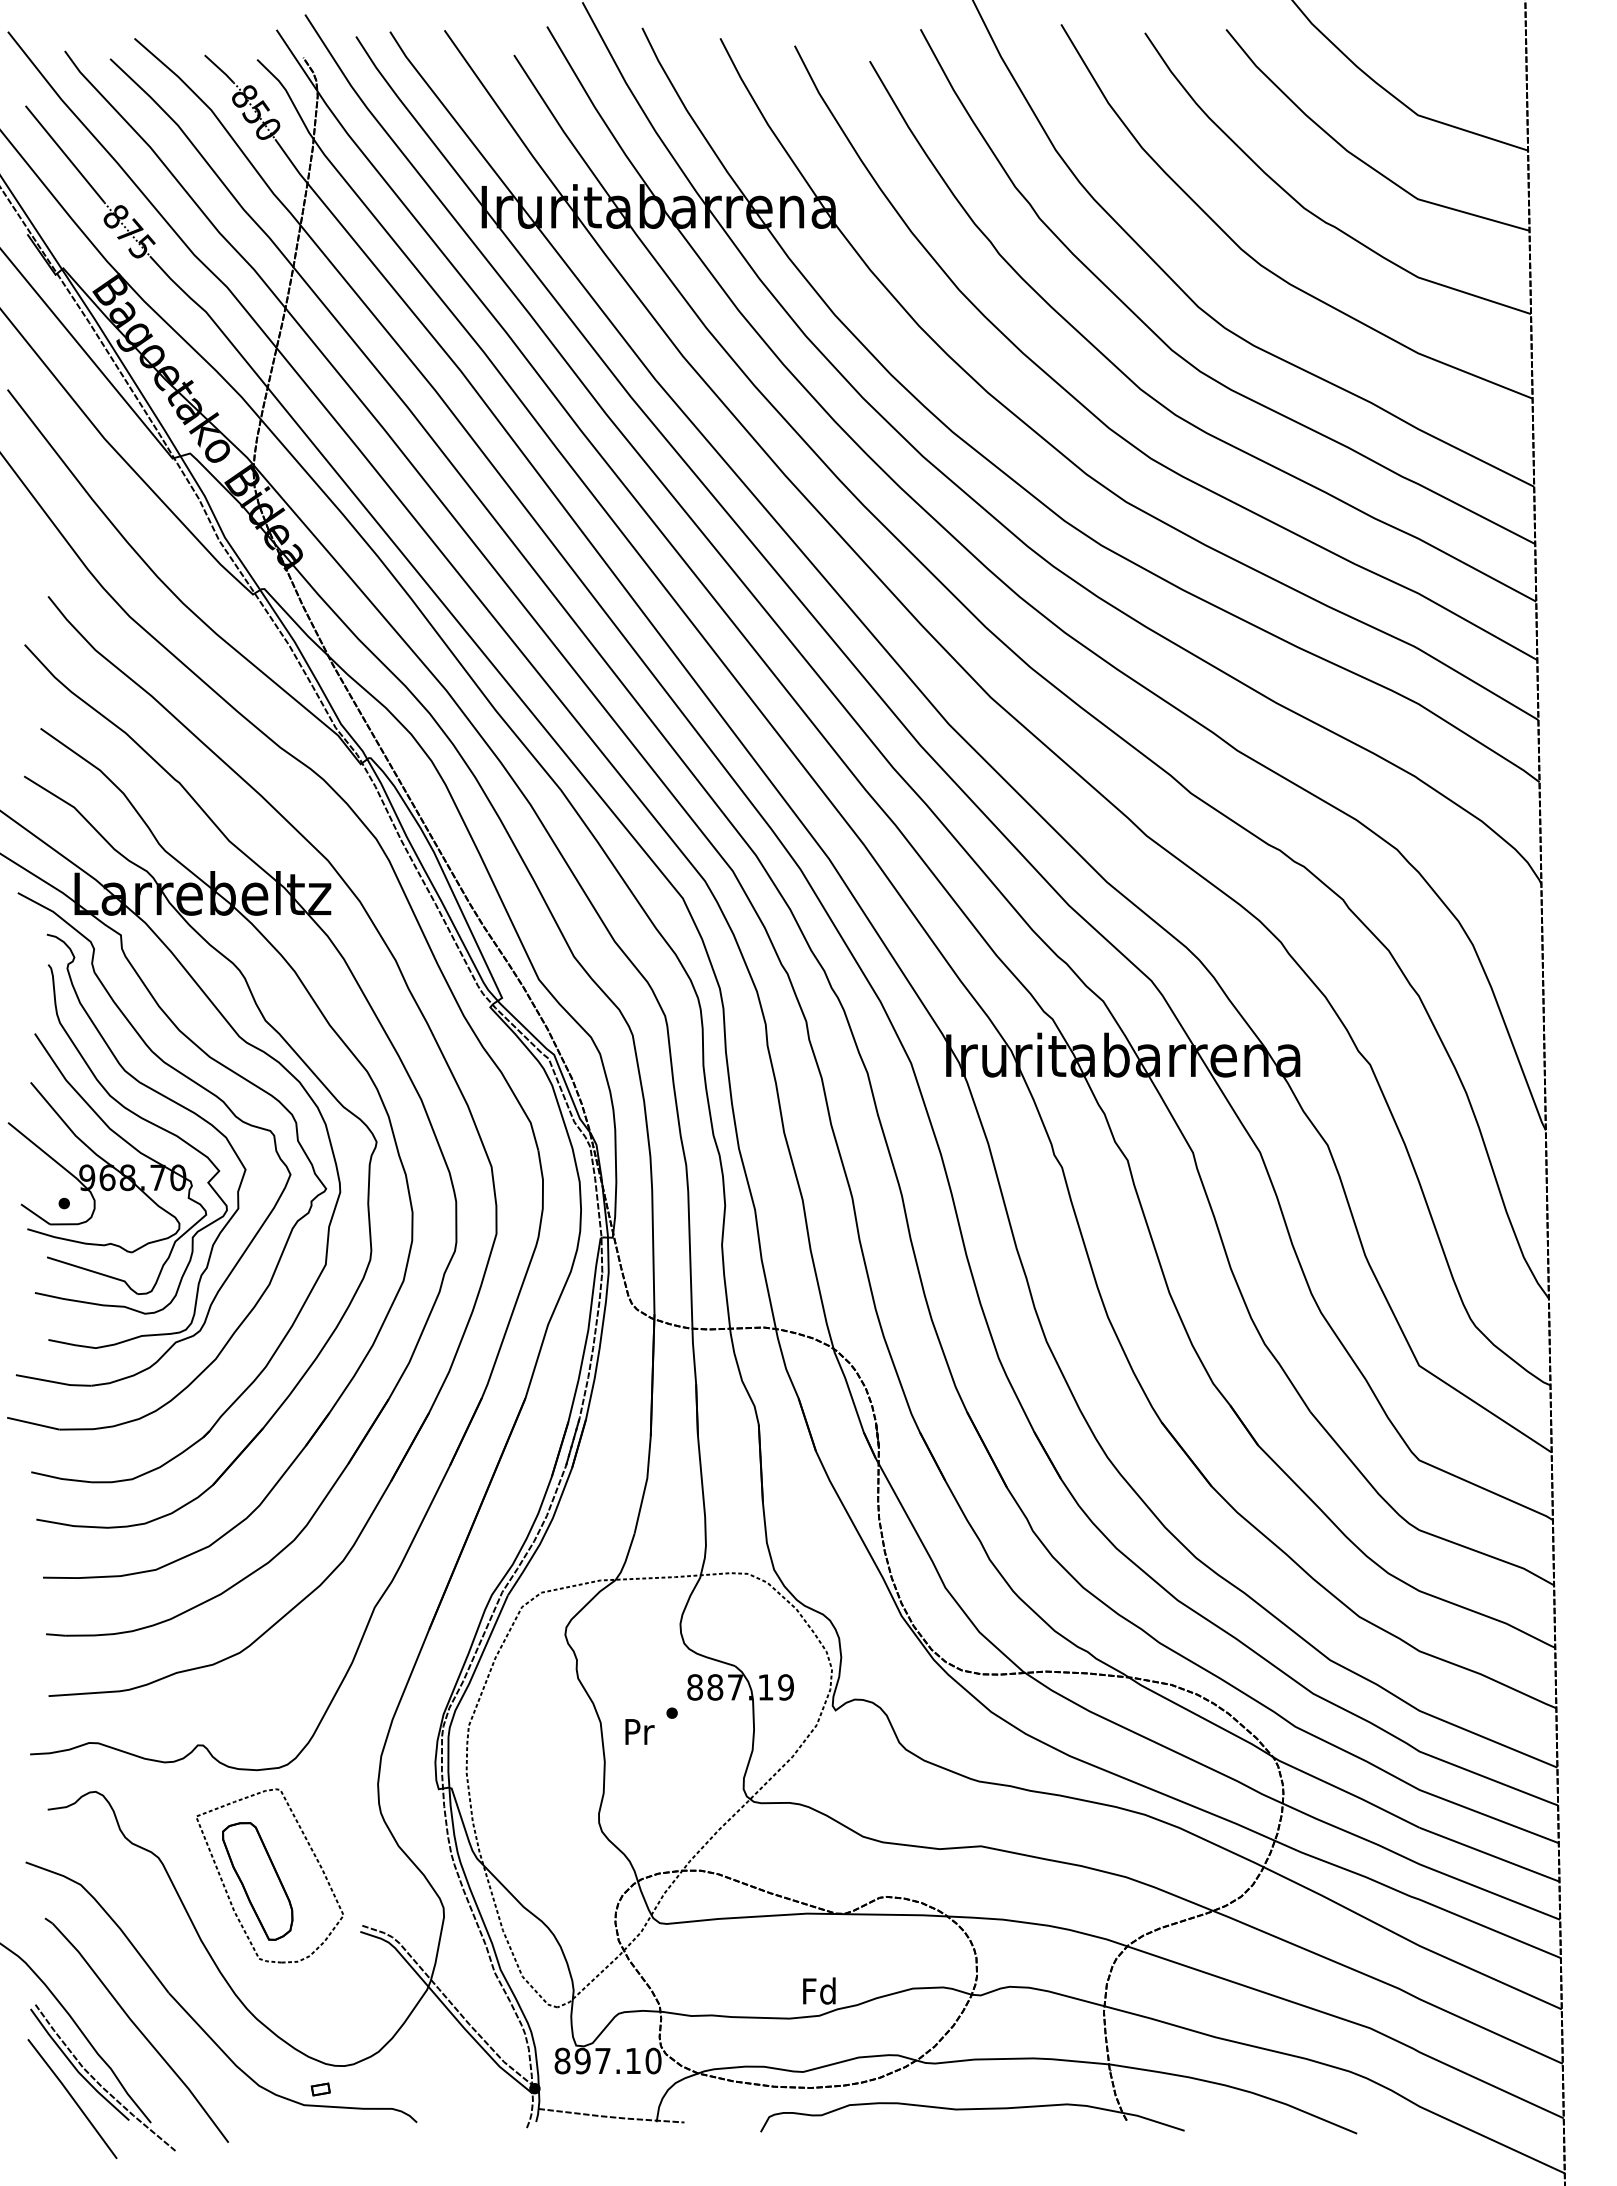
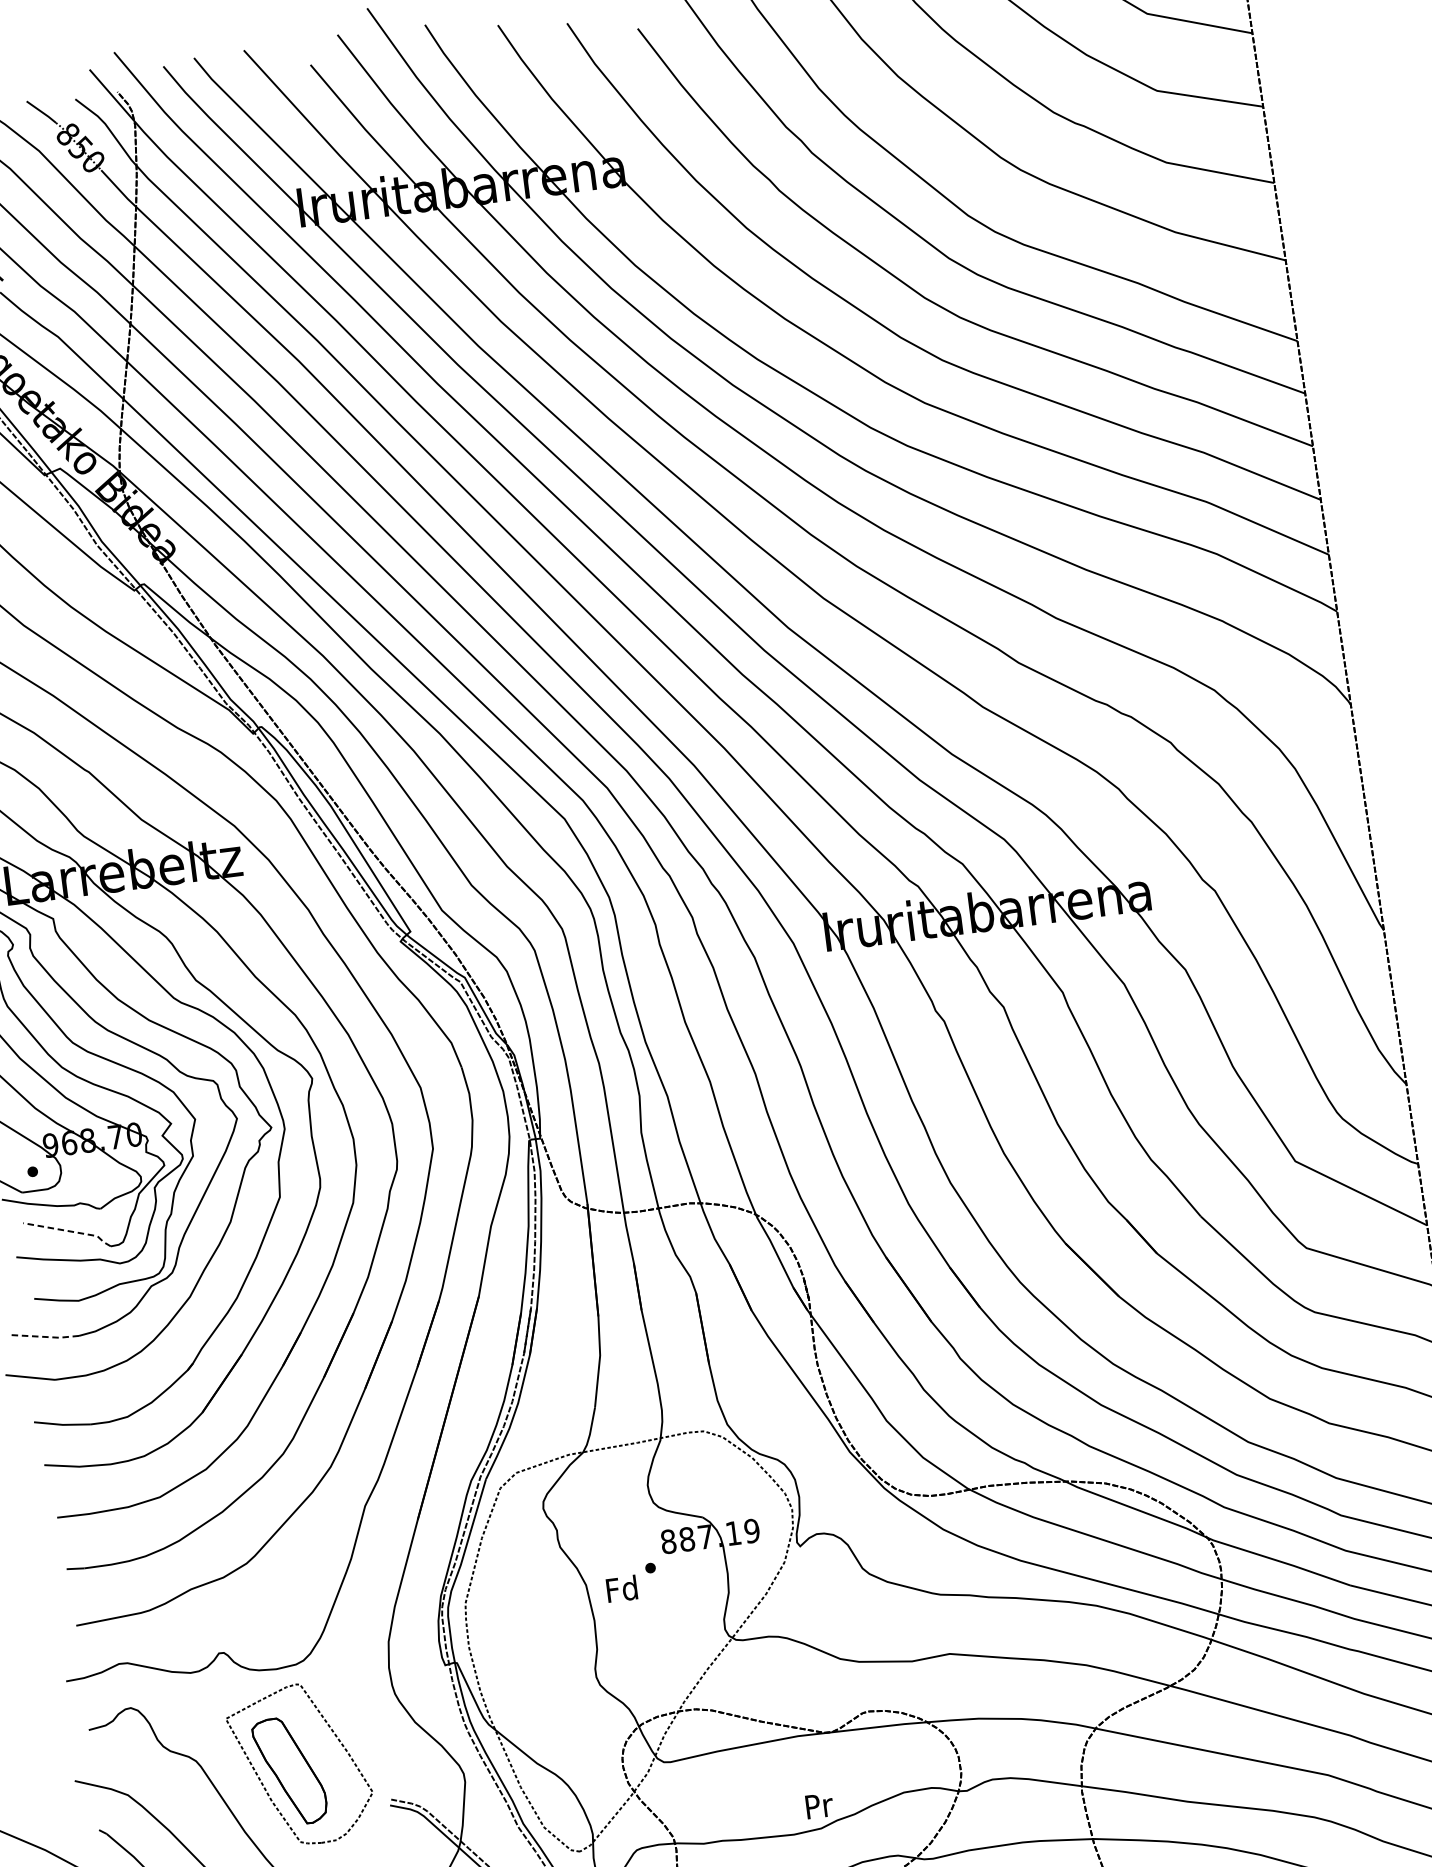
line: (95, 1272) -> (69, 1231), solid -> dashed
line: (53, 1382) -> (43, 1337), solid -> dashed
text: (638, 1731) -> (621, 1588), Pr -> Fd
text: (819, 1990) -> (818, 1805), Fd -> Pr

